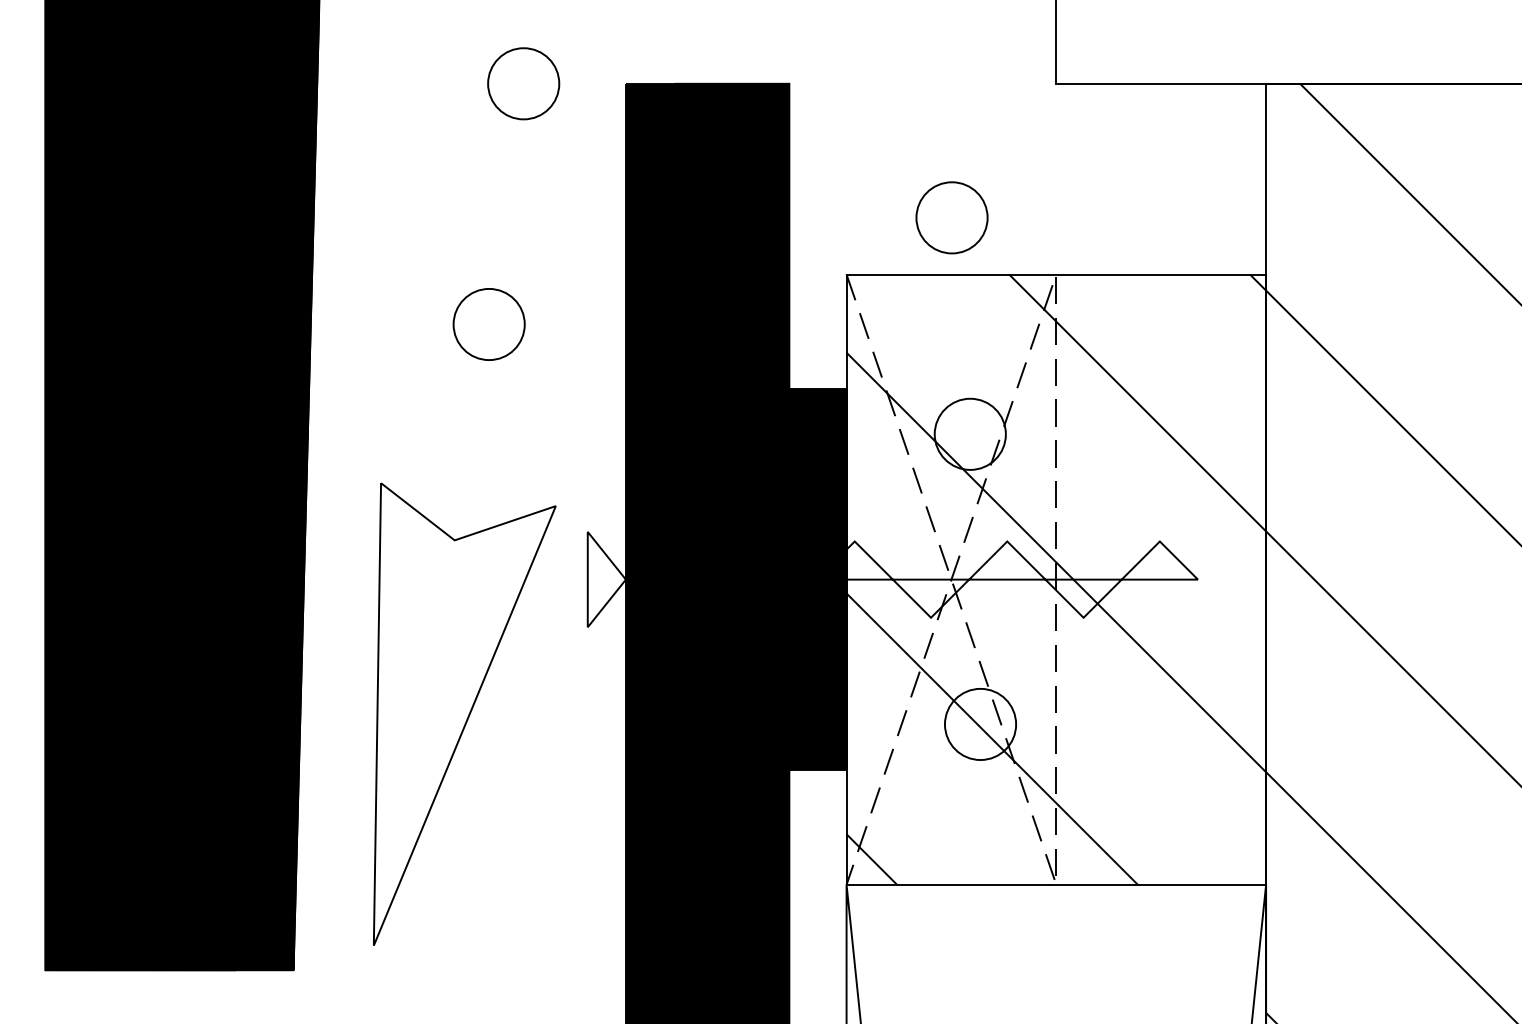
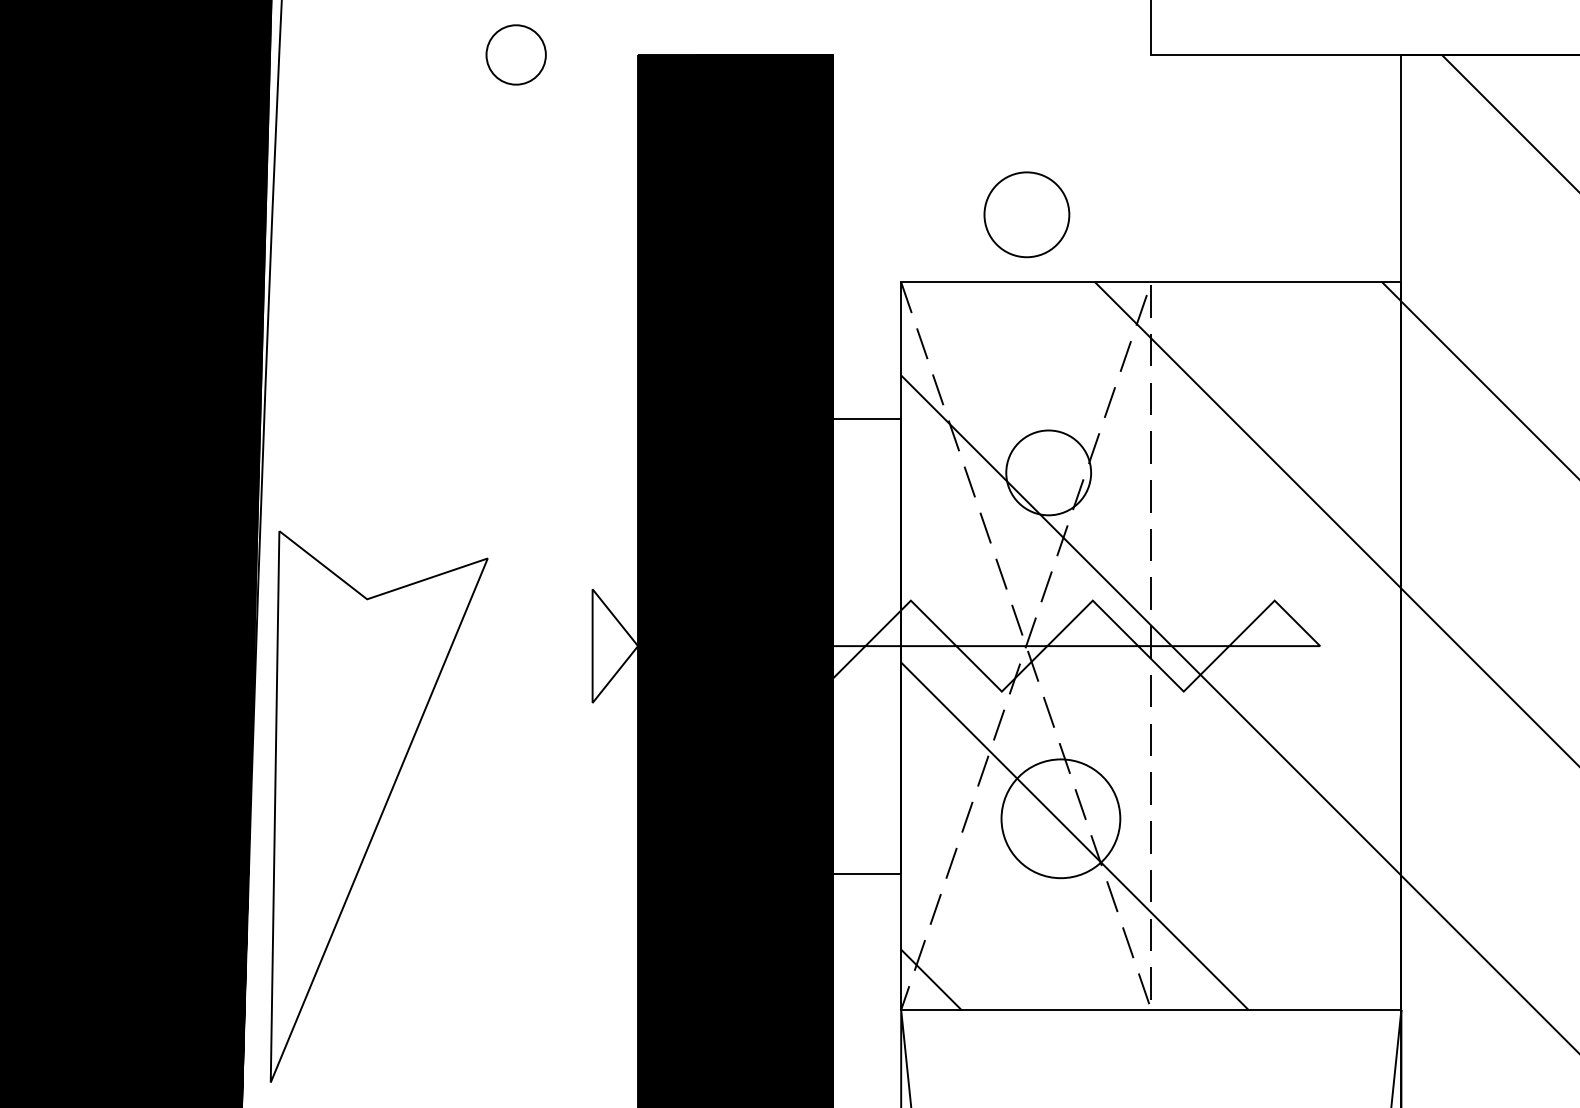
circle: (523, 83) -> (515, 54), size x0.7
circle: (488, 324) -> (474, 341), removed
fill: (817, 579) -> (866, 645), removed
part: (464, 713) -> (378, 805), moved
circle: (980, 724) -> (1060, 818), size x1.4

